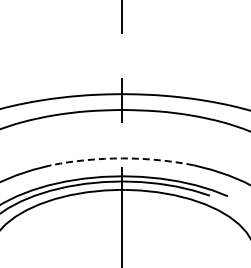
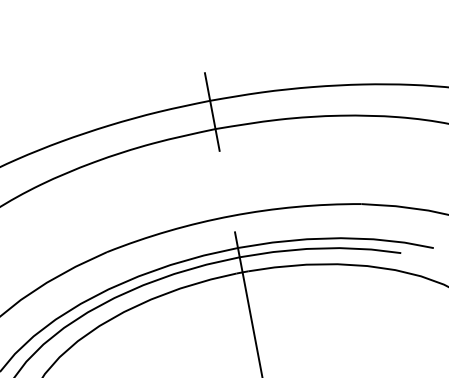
arc: (122, 158) -> (232, 216), dashed -> solid

